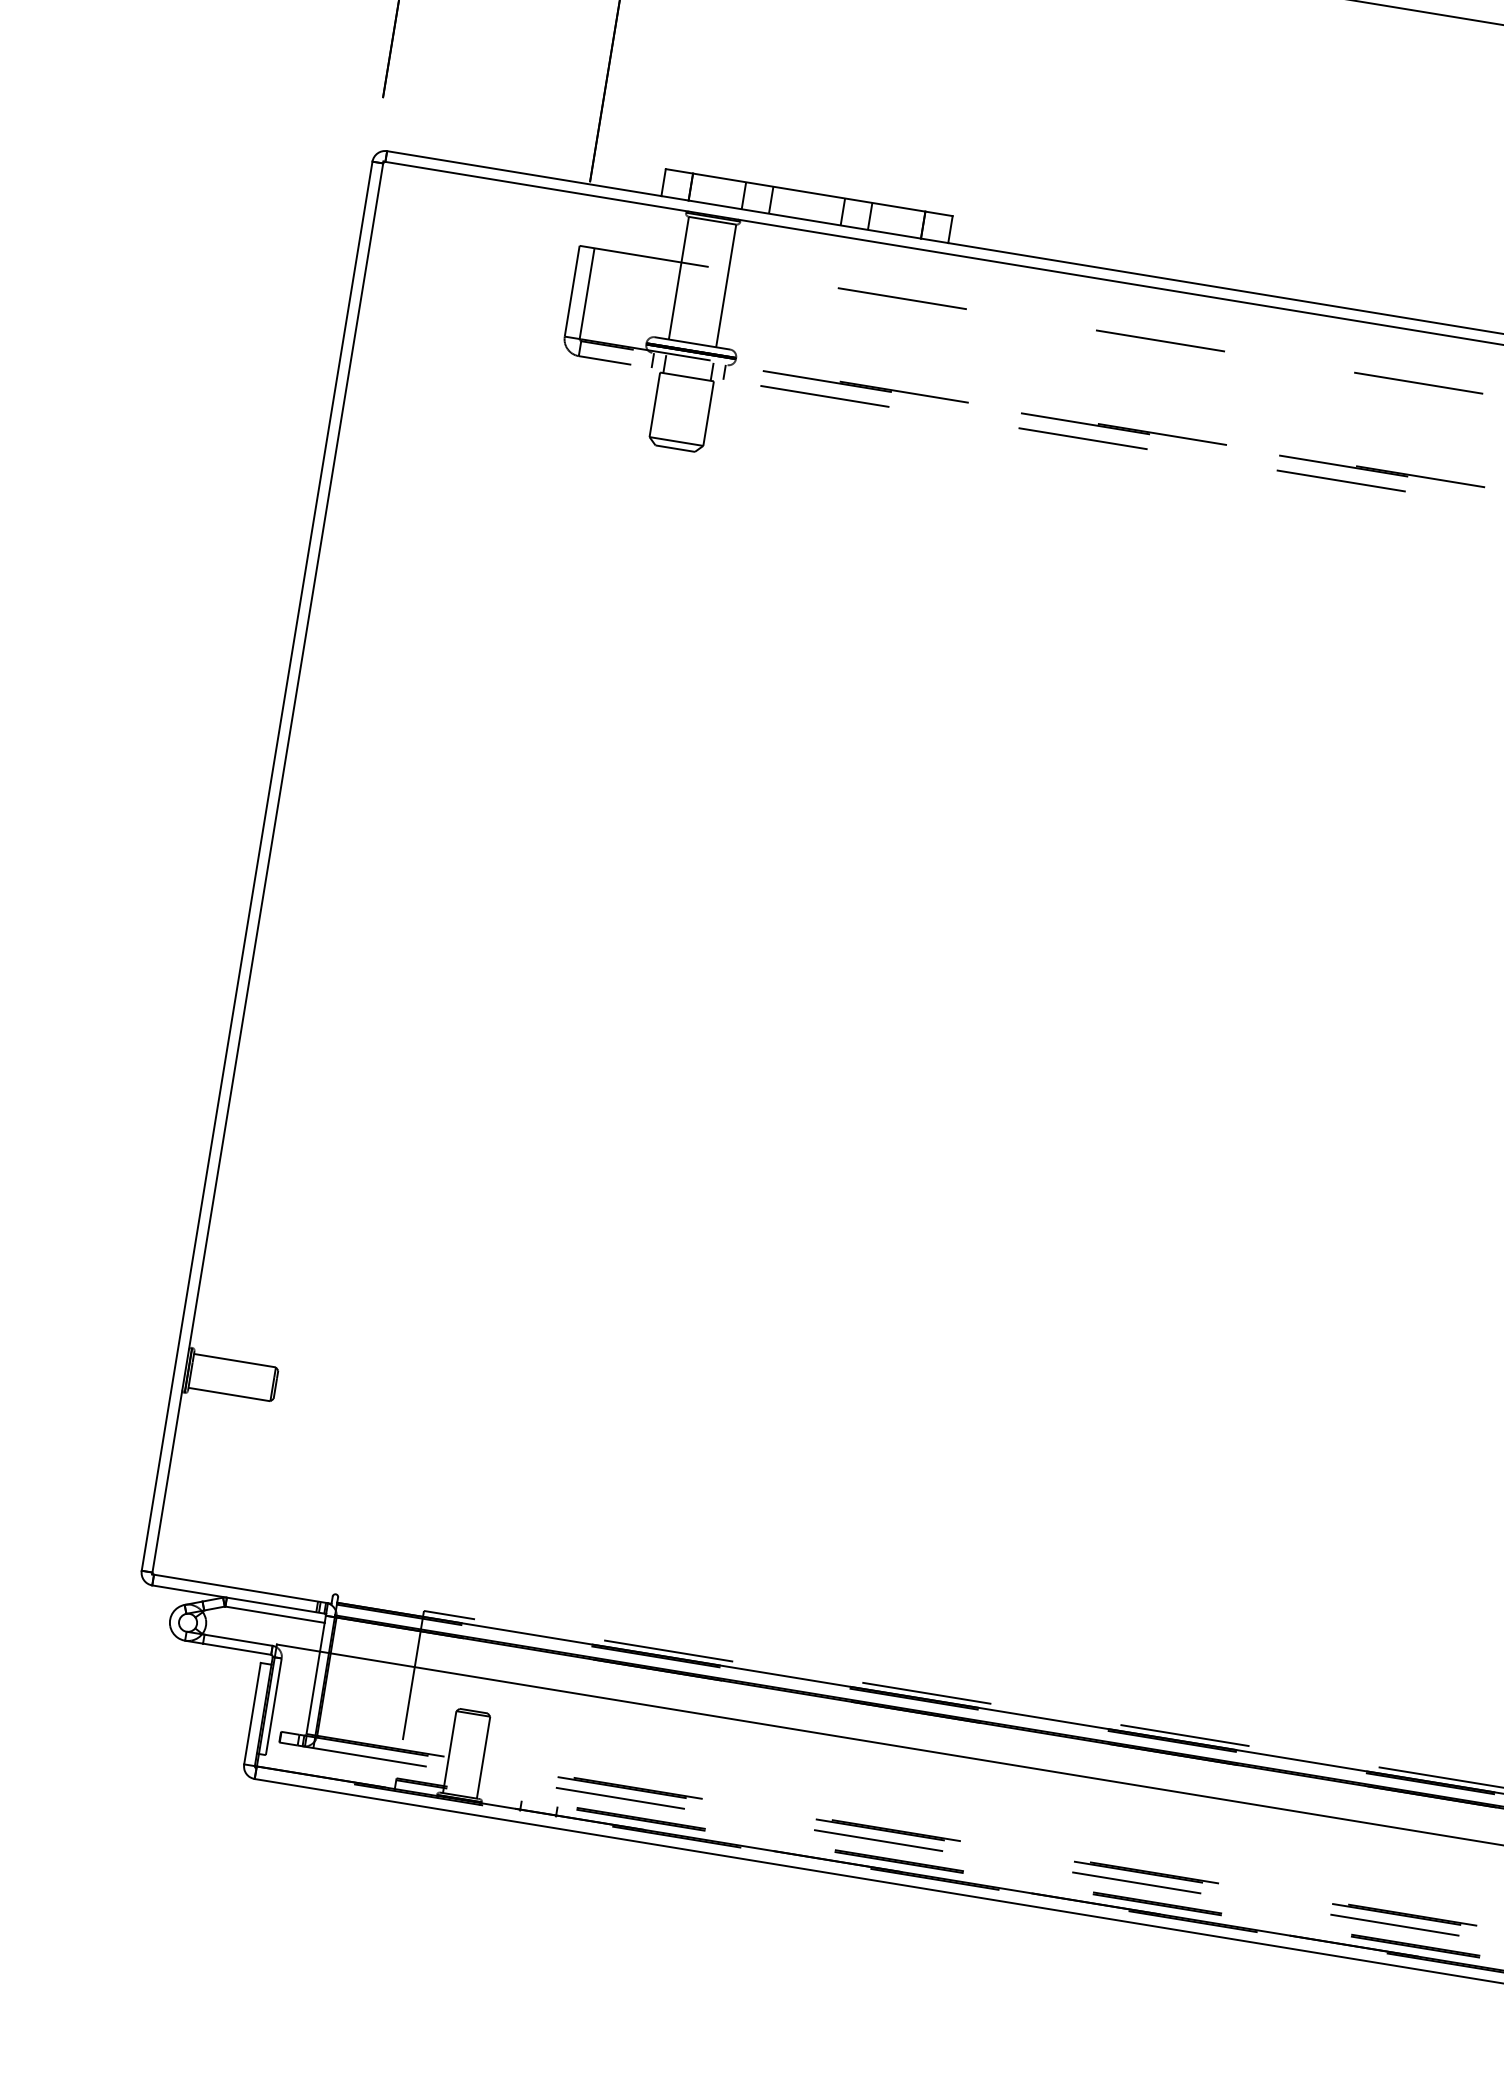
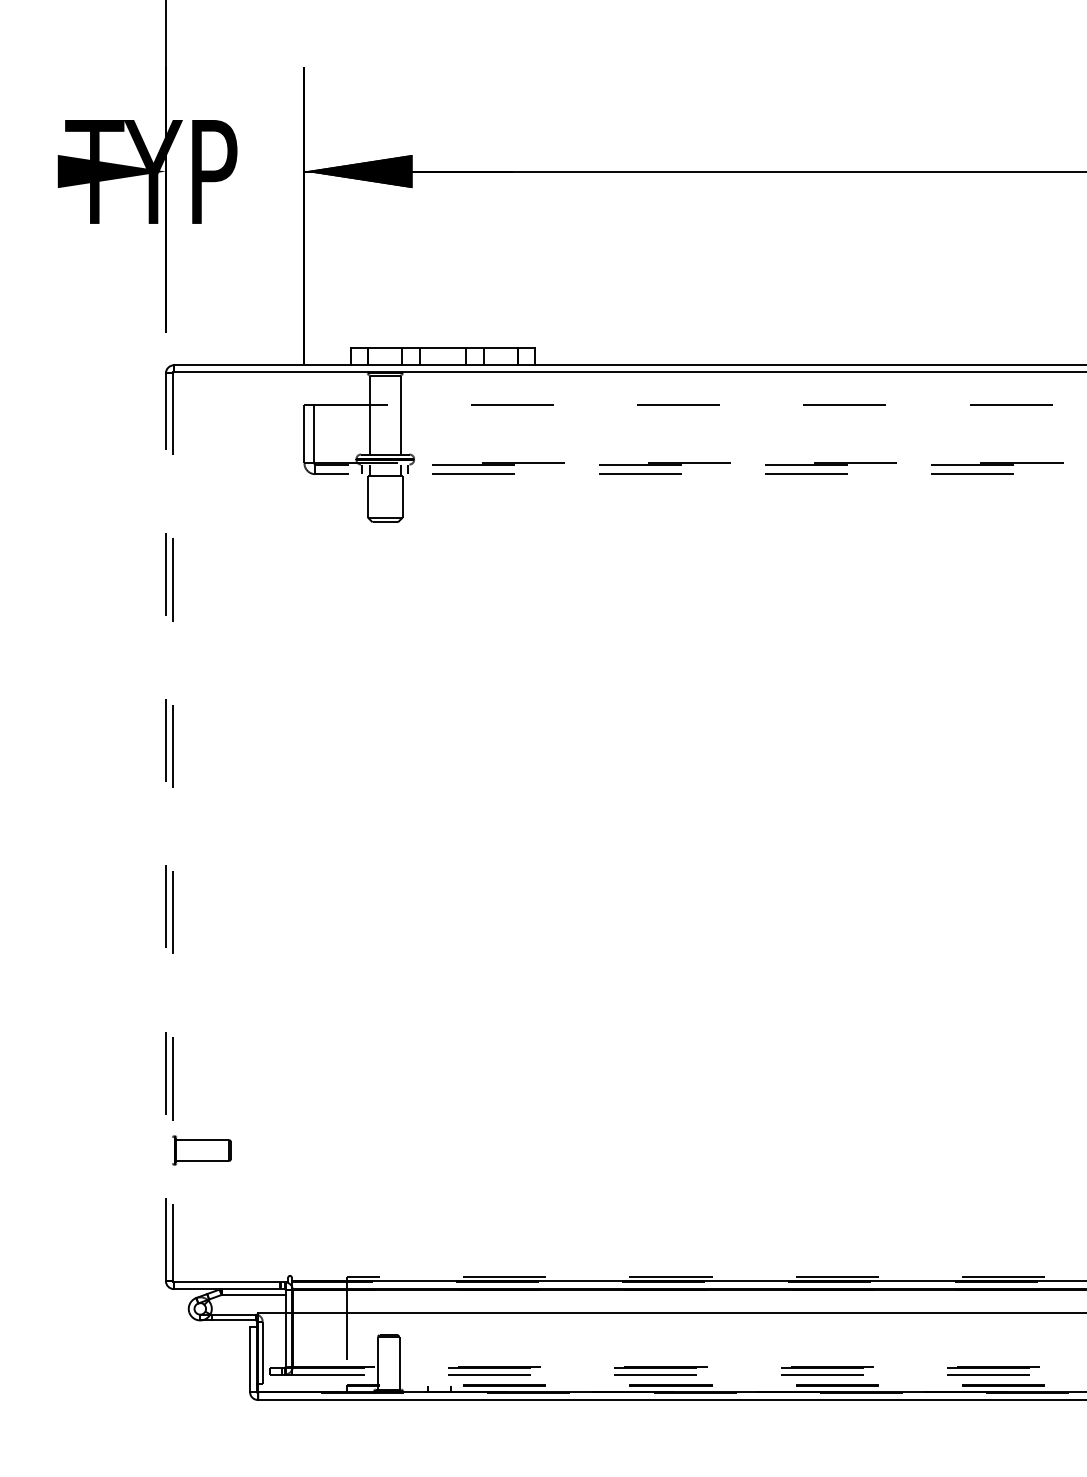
line: (256, 866) -> (165, 827), solid -> dashed
line: (267, 868) -> (172, 827), solid -> dashed

